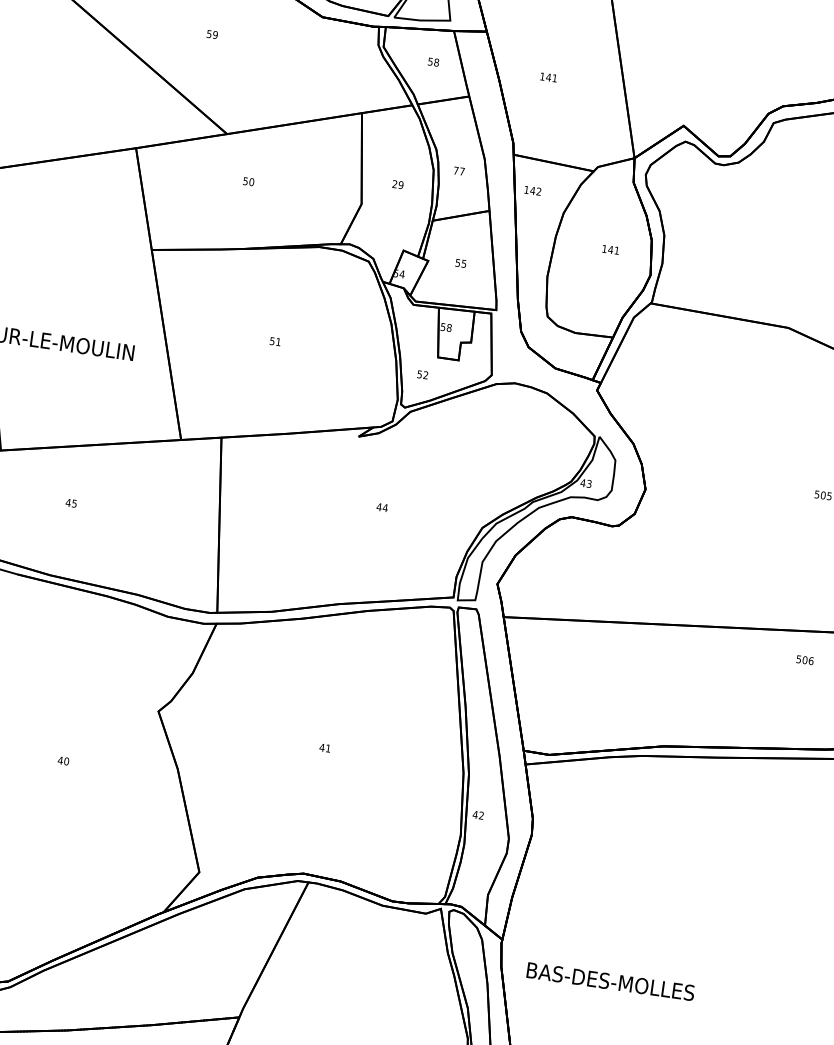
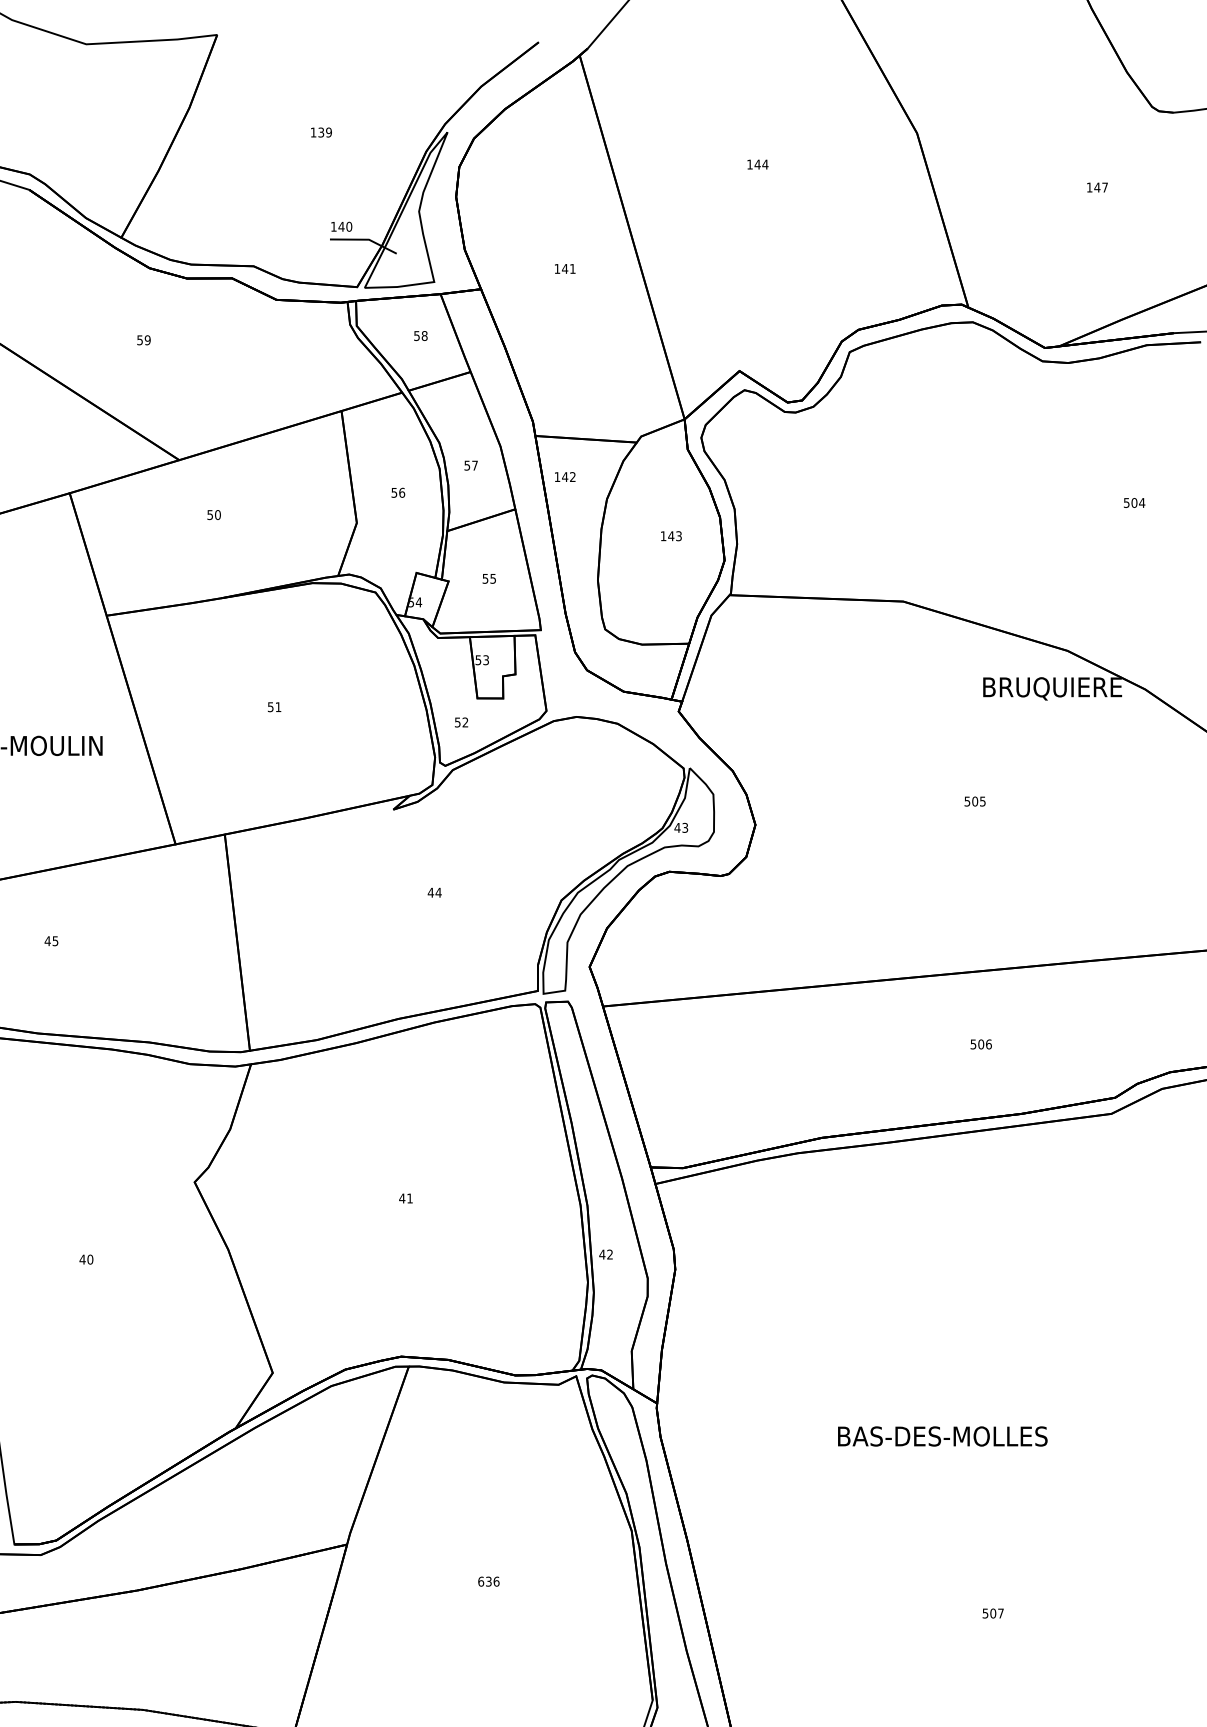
text: (549, 77) -> (565, 268), moved
text: (456, 170) -> (467, 465), 77 -> 57
text: (398, 184) -> (398, 492), 29 -> 56
text: (616, 250) -> (678, 536), 141 -> 143
text: (449, 328) -> (486, 660), 58 -> 53
text: (804, 660) -> (980, 1044), moved
text: (610, 981) -> (942, 1436), moved

